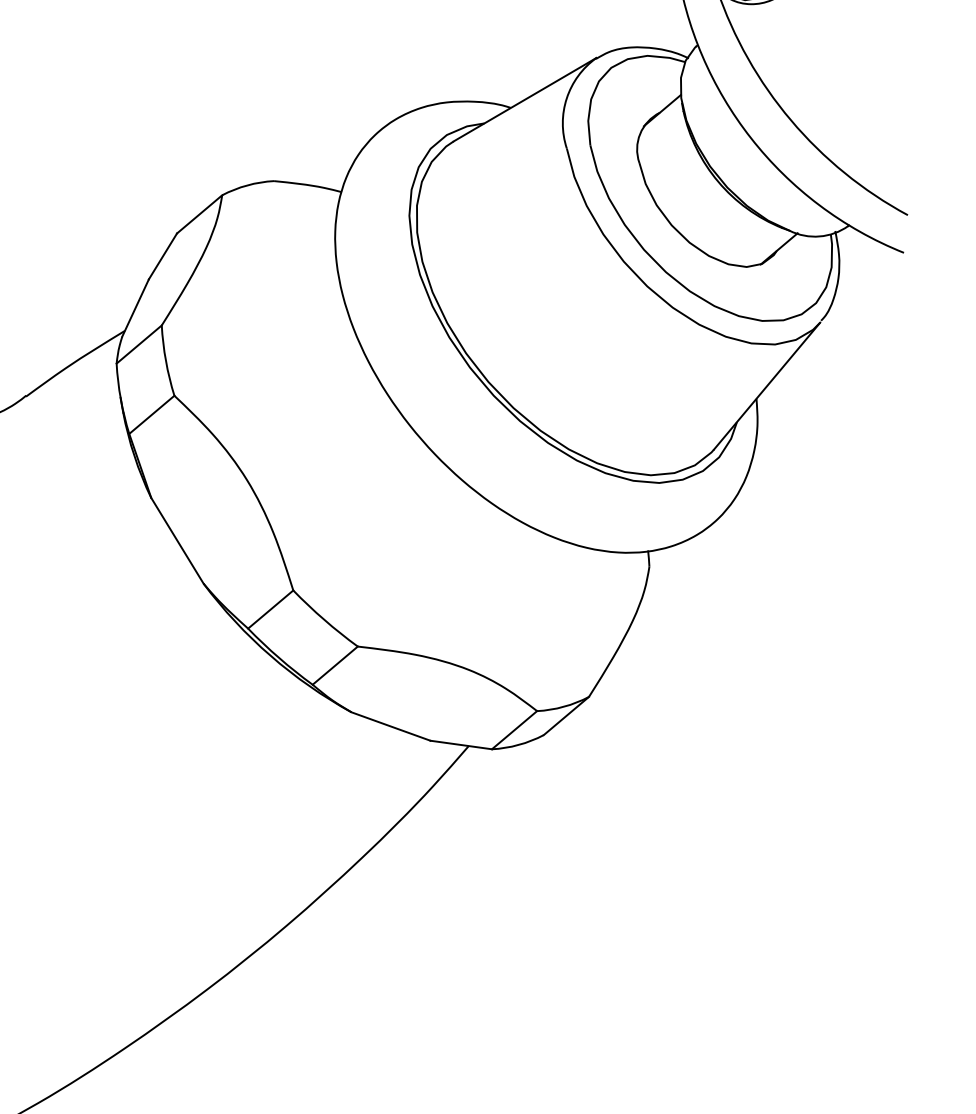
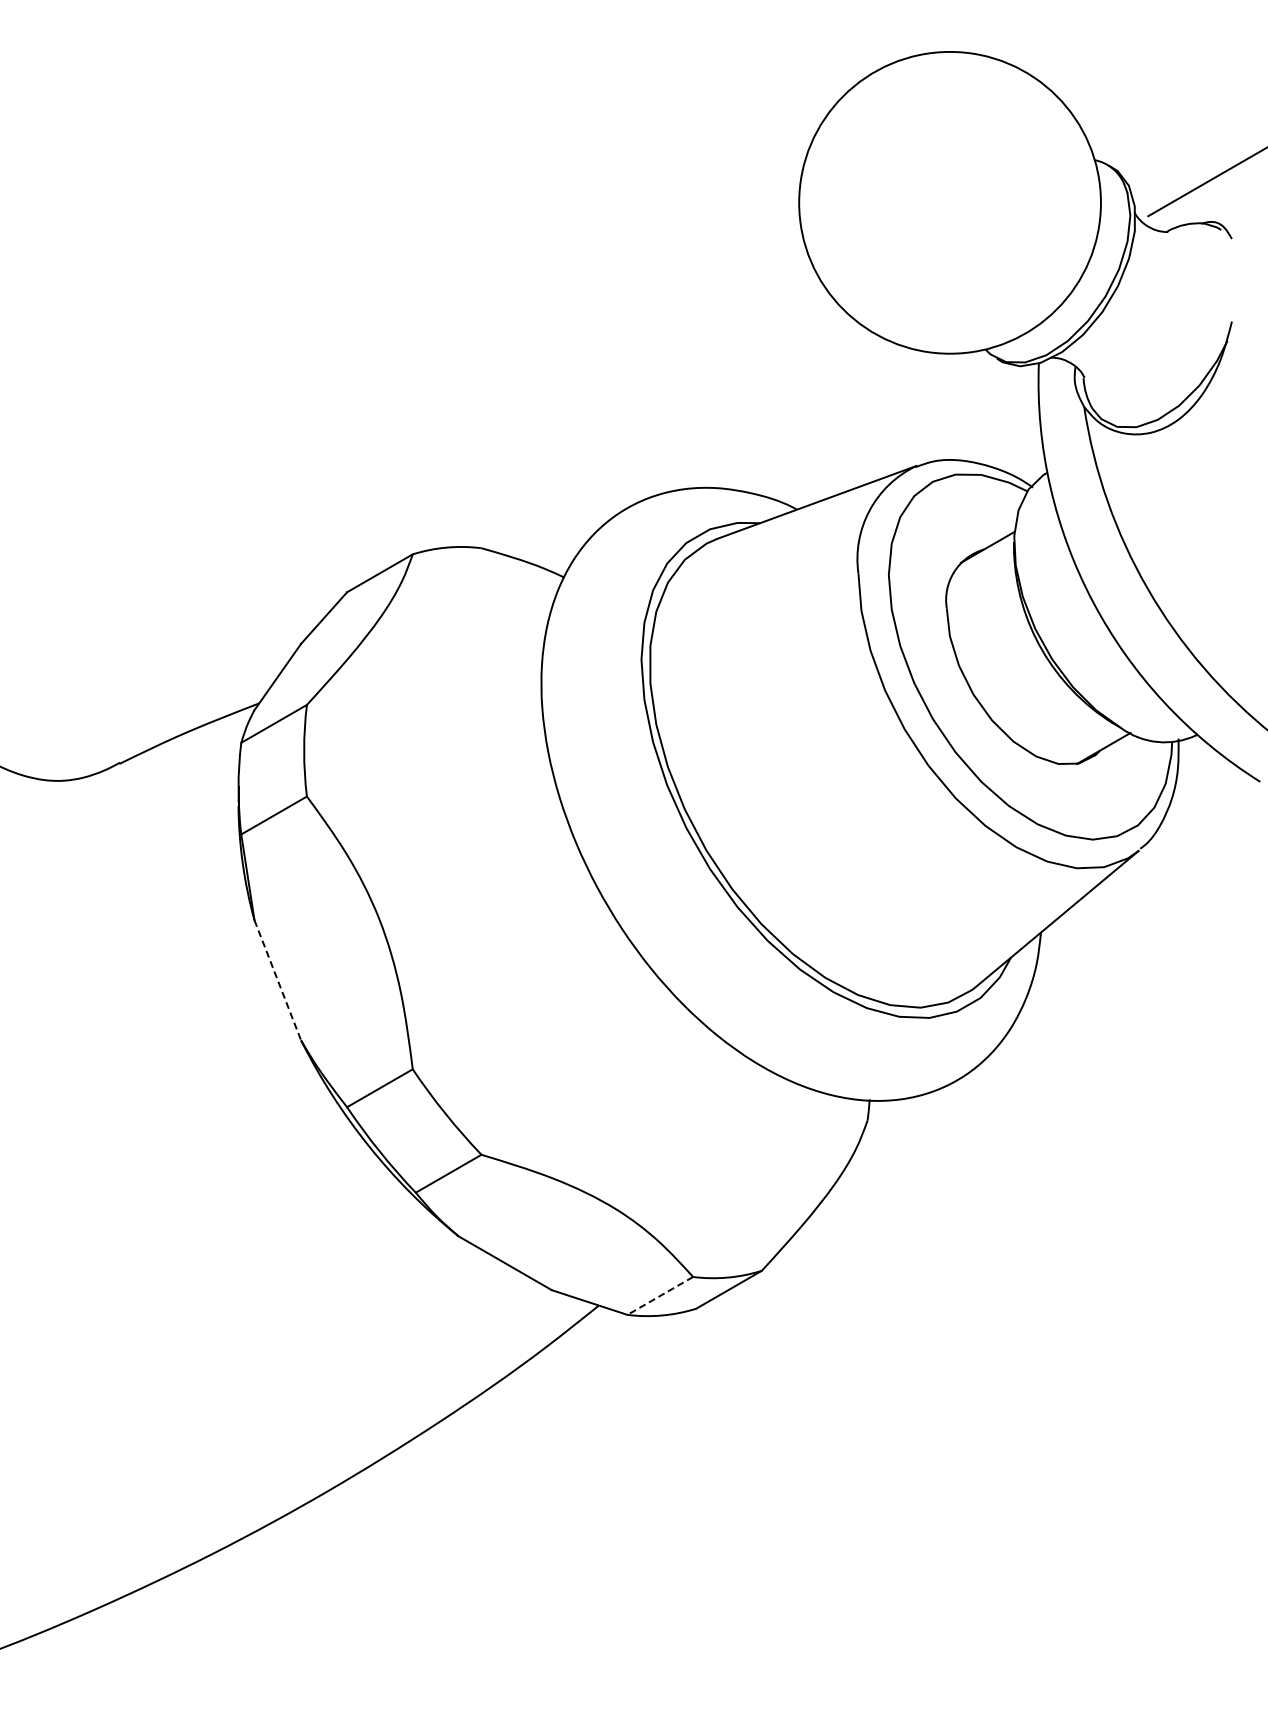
line: (177, 540) -> (277, 980), solid -> dashed
line: (514, 729) -> (660, 1295), solid -> dashed

